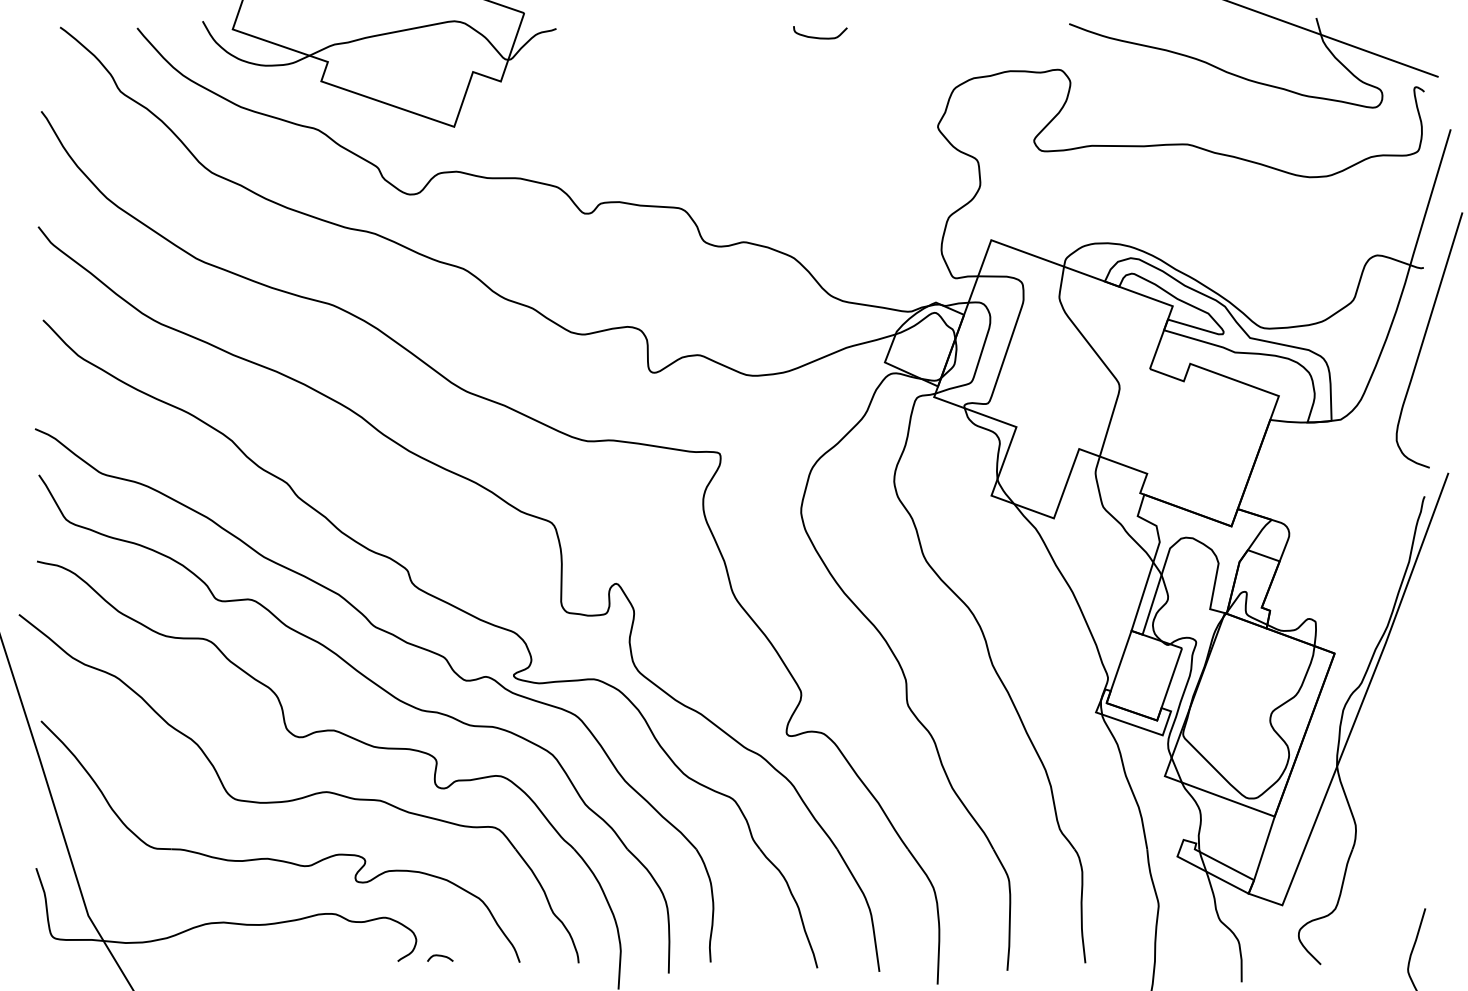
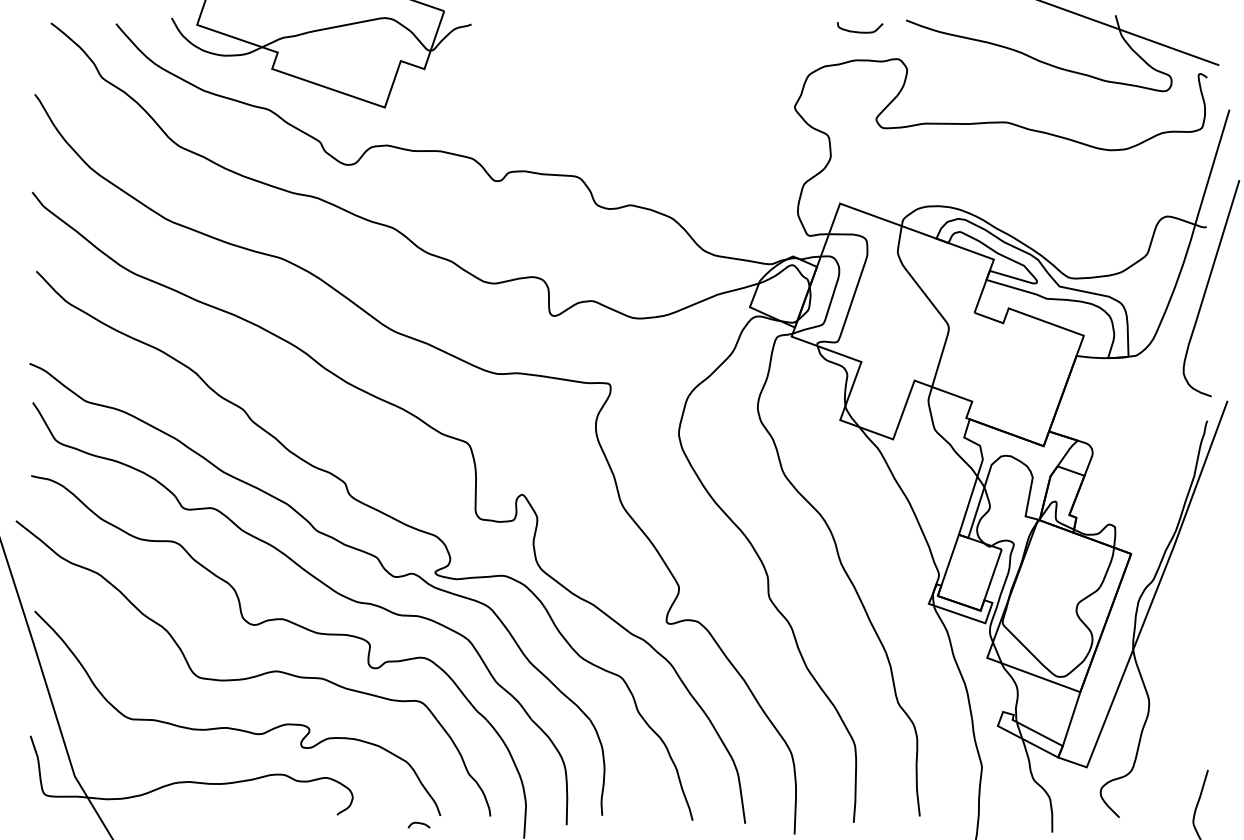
curve: (820, 37) -> (860, 31), moved
curve: (439, 956) -> (418, 823), moved

